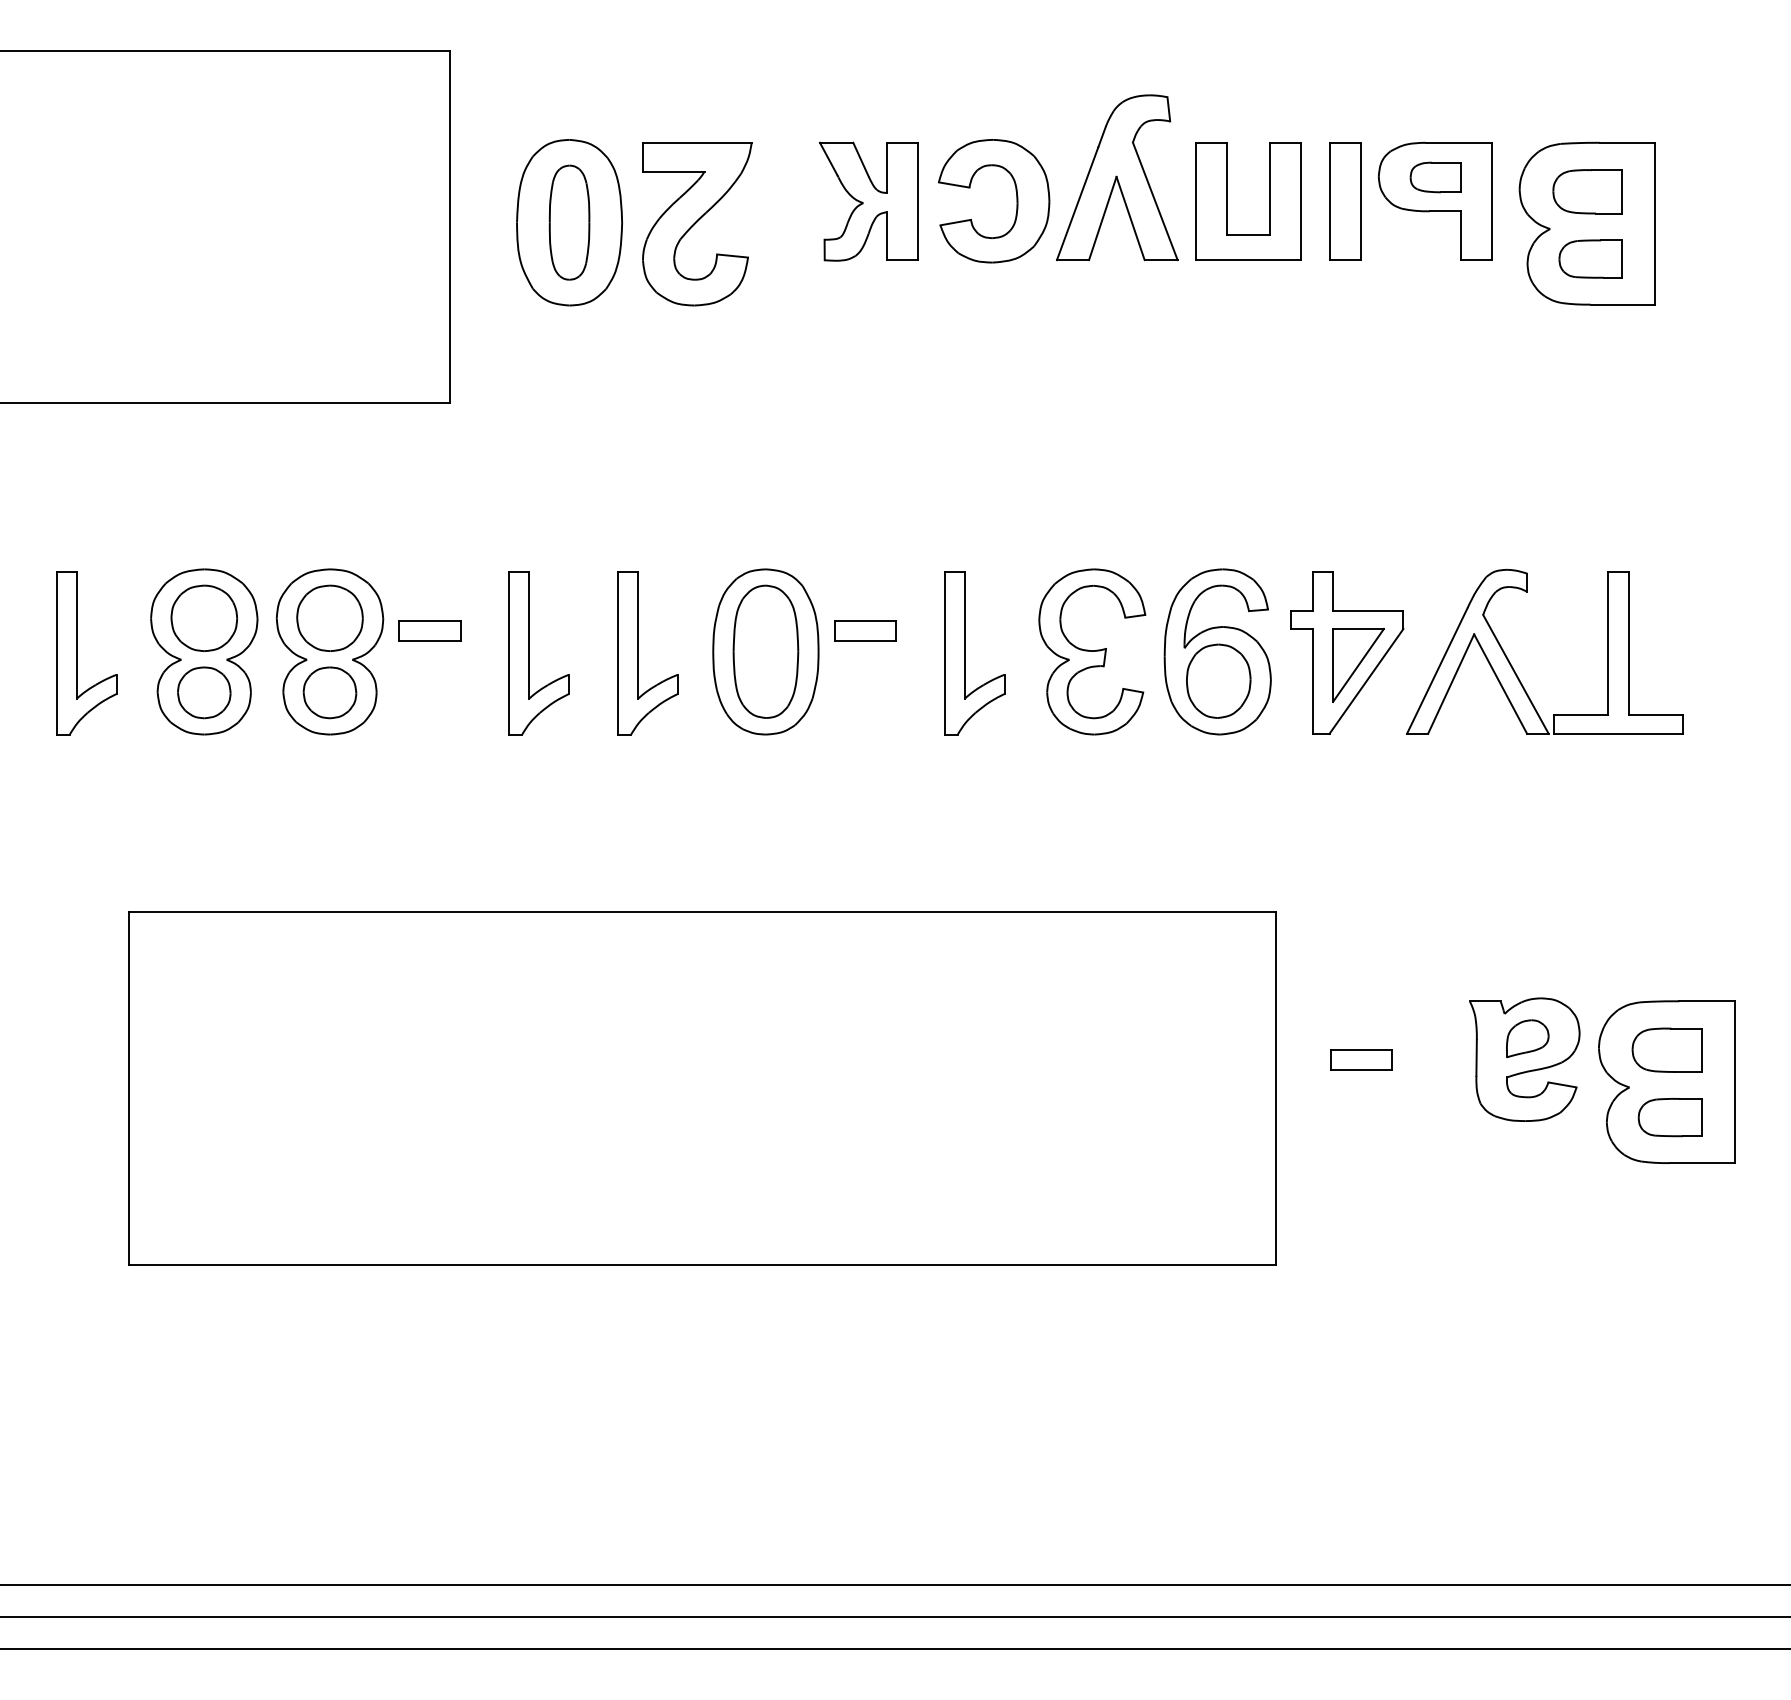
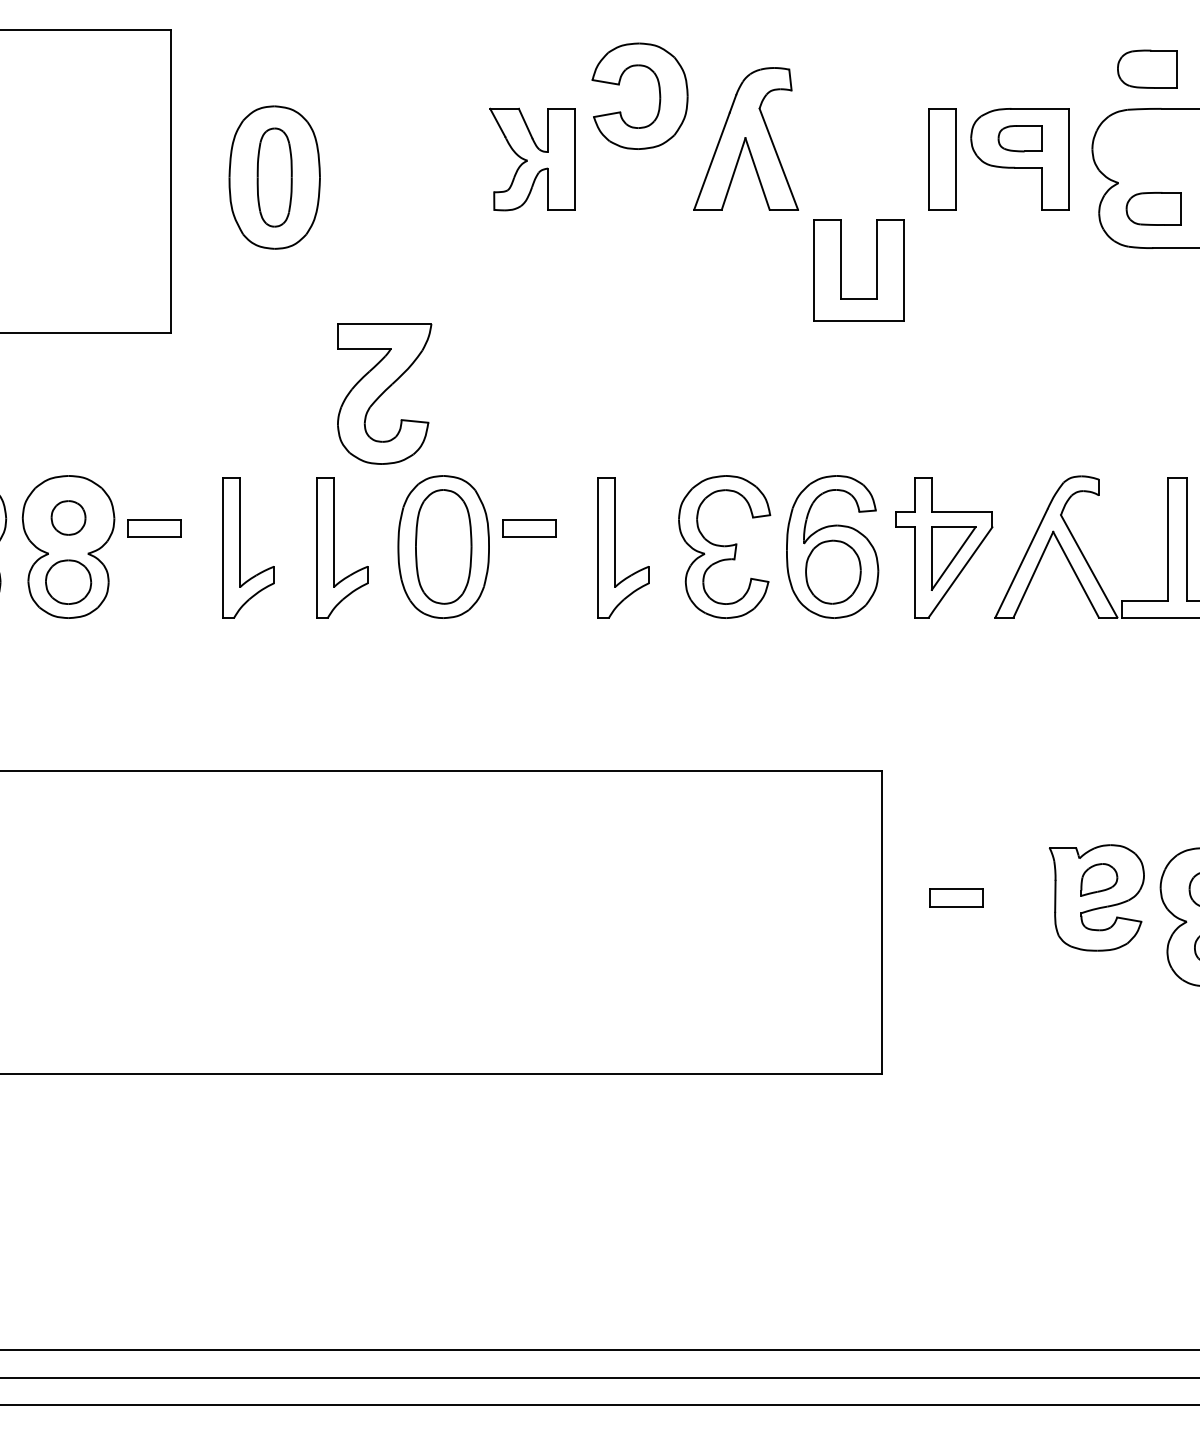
part: (1587, 191) -> (1147, 69), moved
part: (1016, 201) -> (659, 96), moved
part: (1227, 201) -> (840, 270), moved
part: (697, 224) -> (384, 394), moved
part: (329, 617) -> (68, 517), size x0.6

